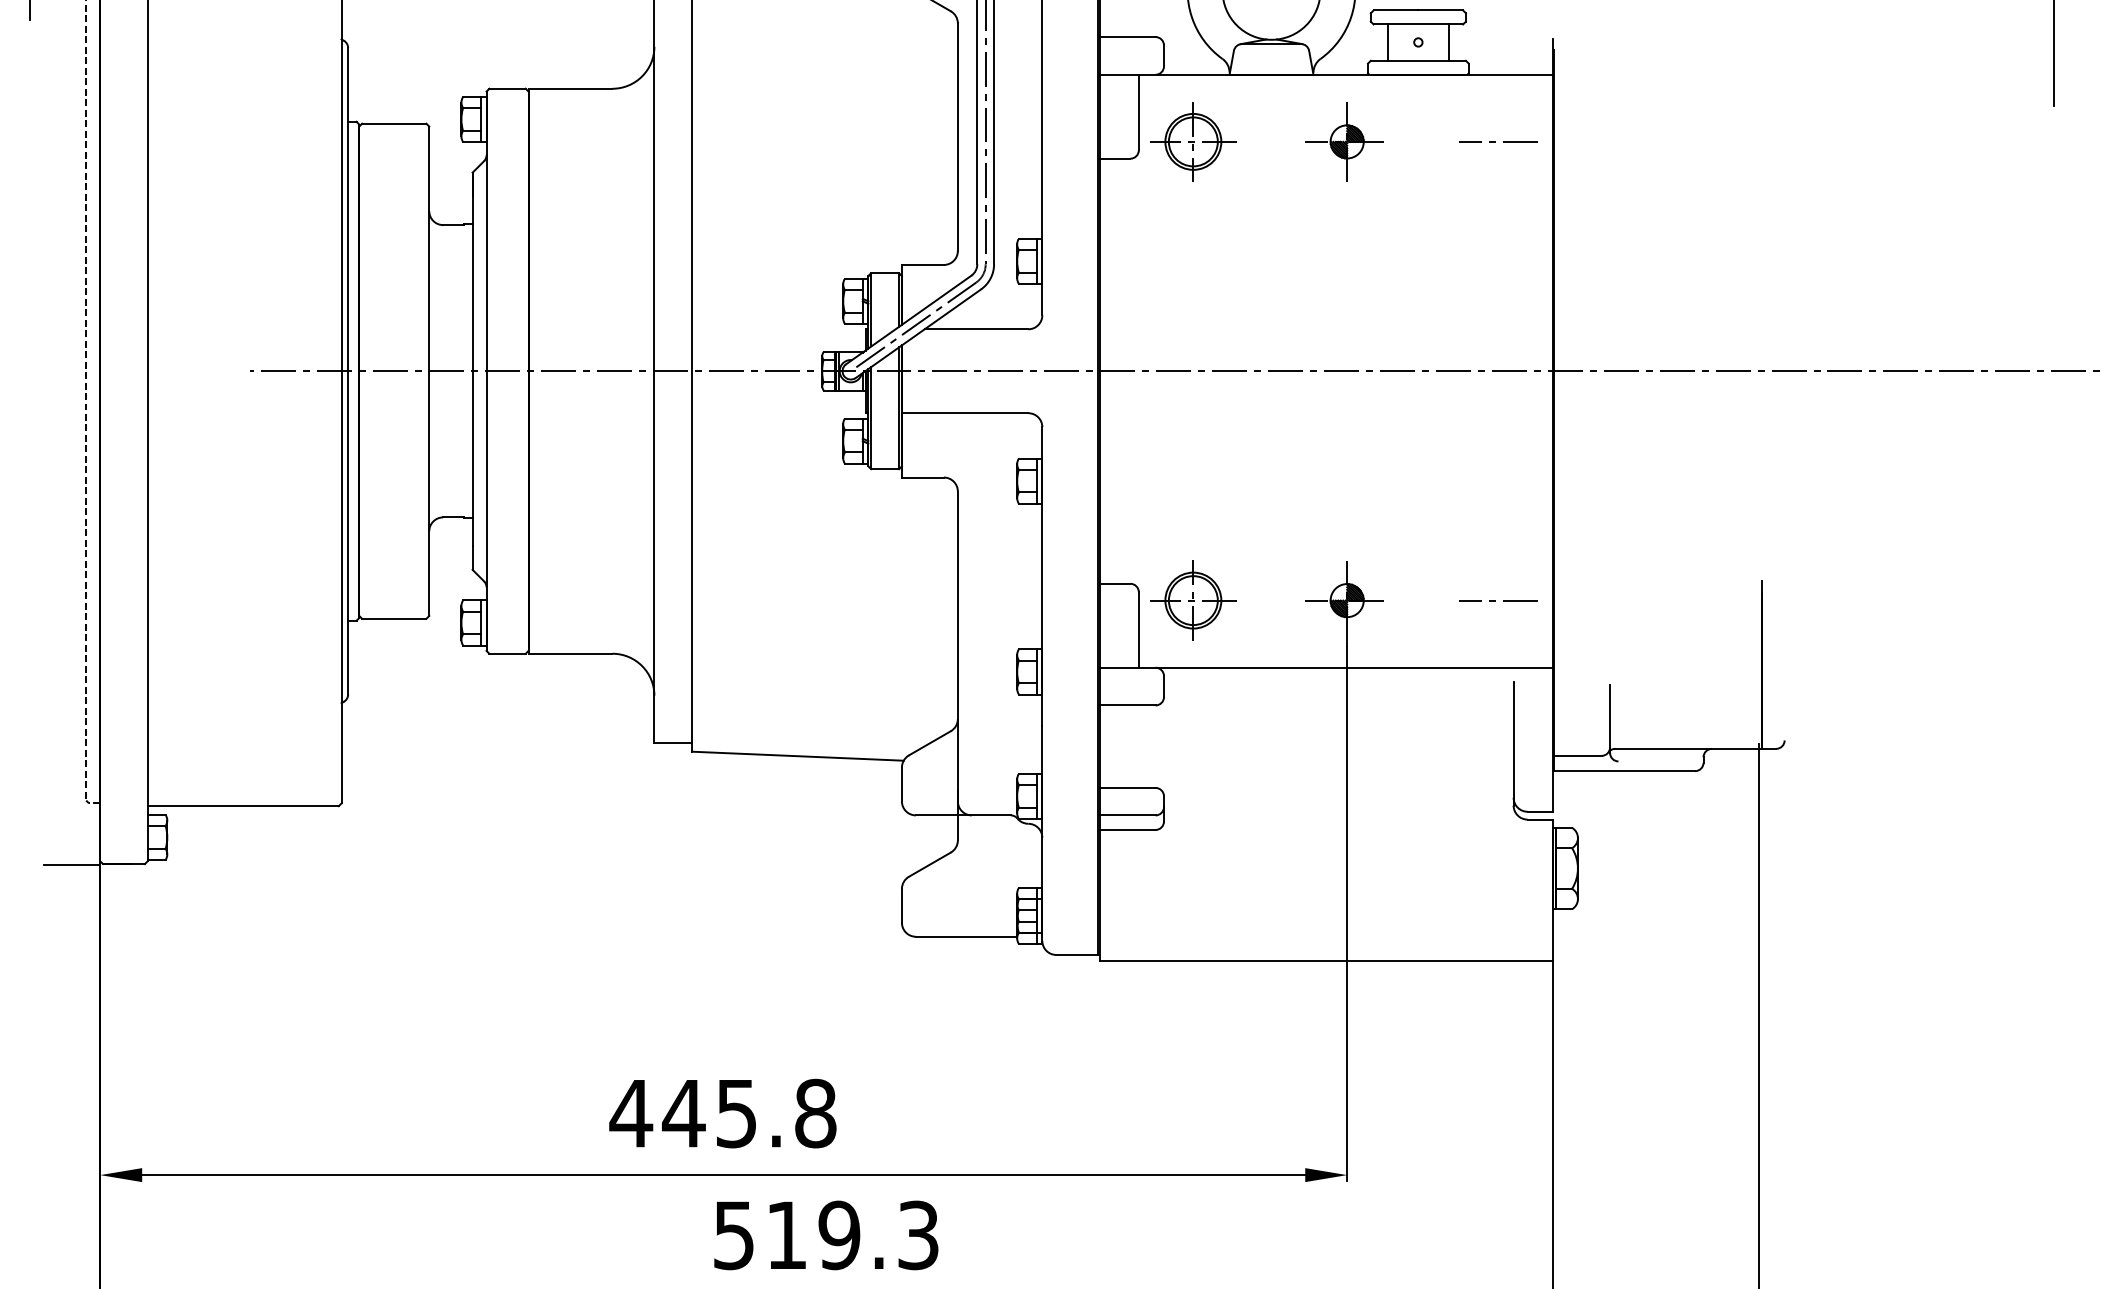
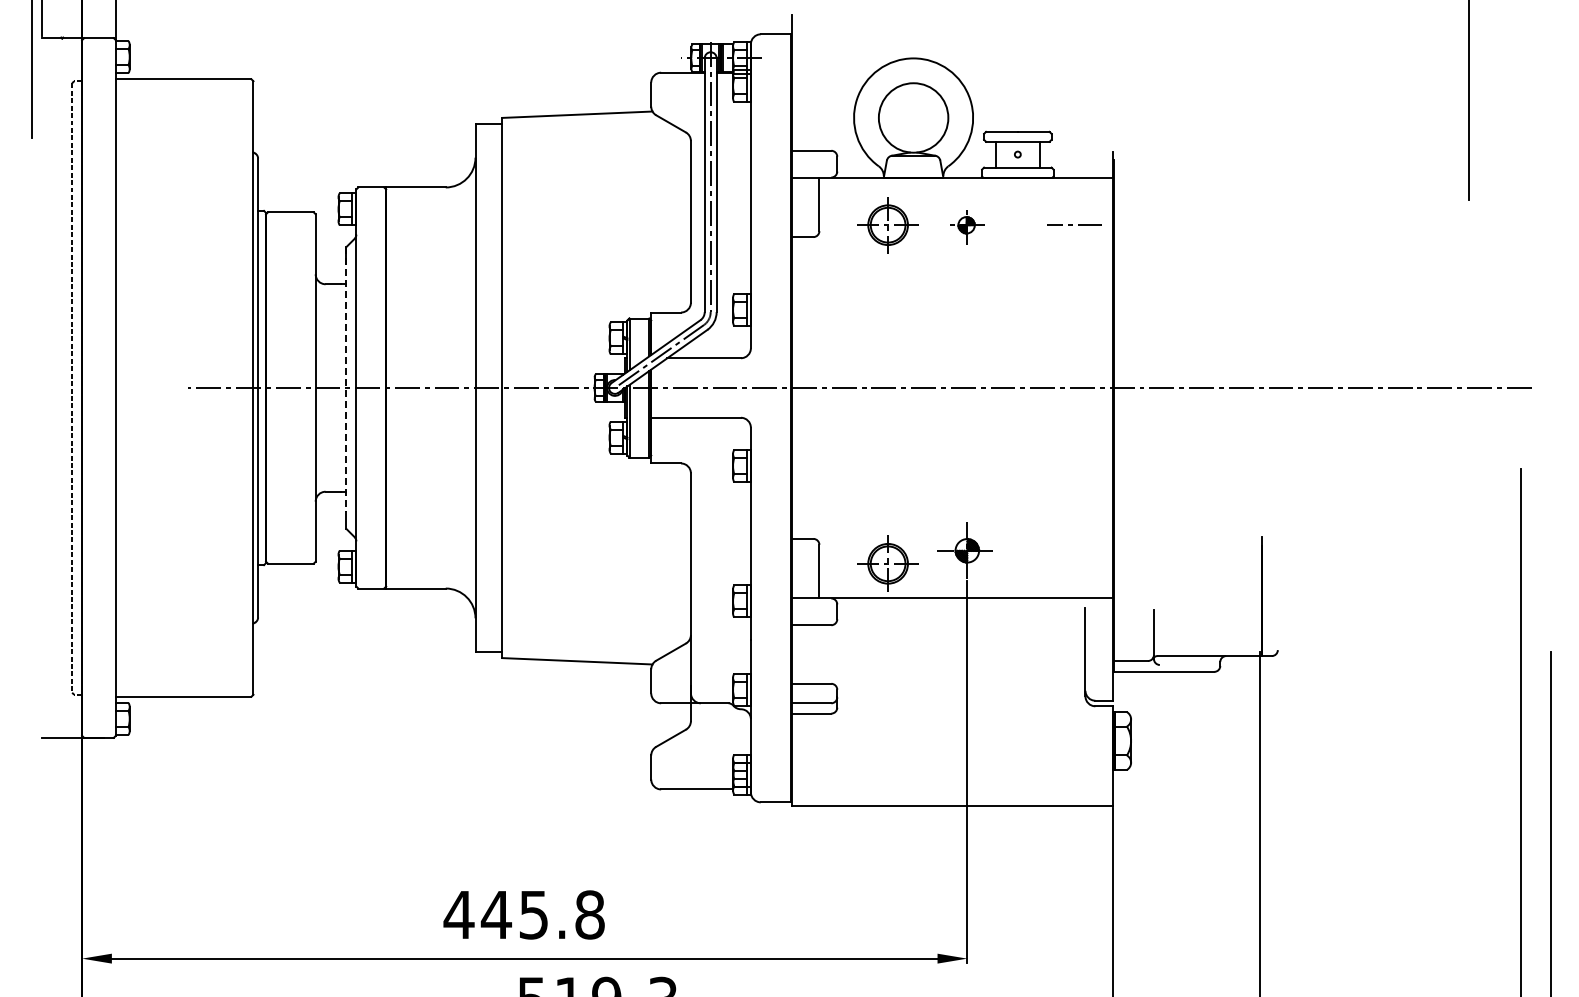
part: (1192, 142) -> (887, 225), moved
part: (1343, 142) -> (964, 225), size x0.7
line: (472, 359) -> (346, 379), solid -> dashed
part: (1192, 600) -> (887, 563), moved
line: (1495, 600) -> (1072, 550), removed

